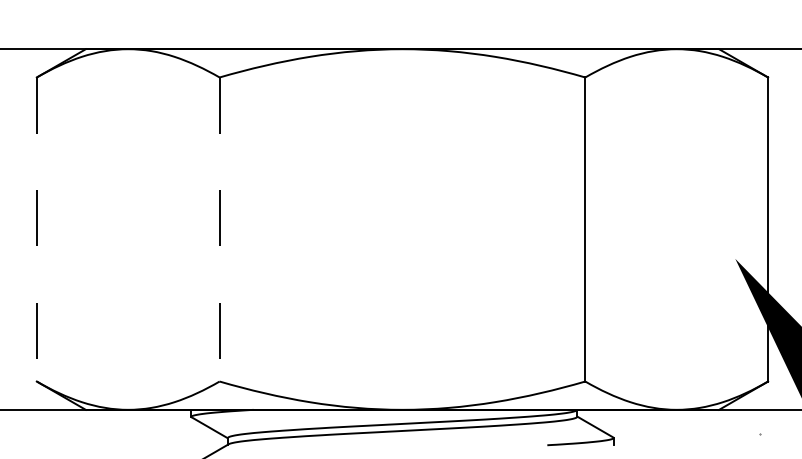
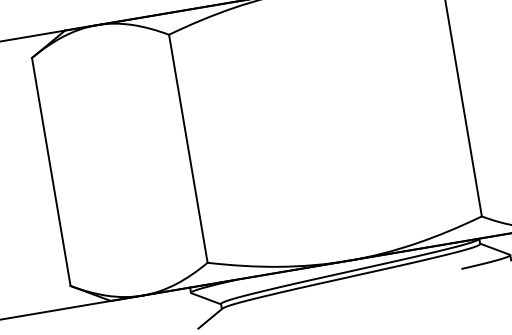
line: (36, 230) -> (51, 172), dashed -> solid
line: (219, 230) -> (188, 149), dashed -> solid

